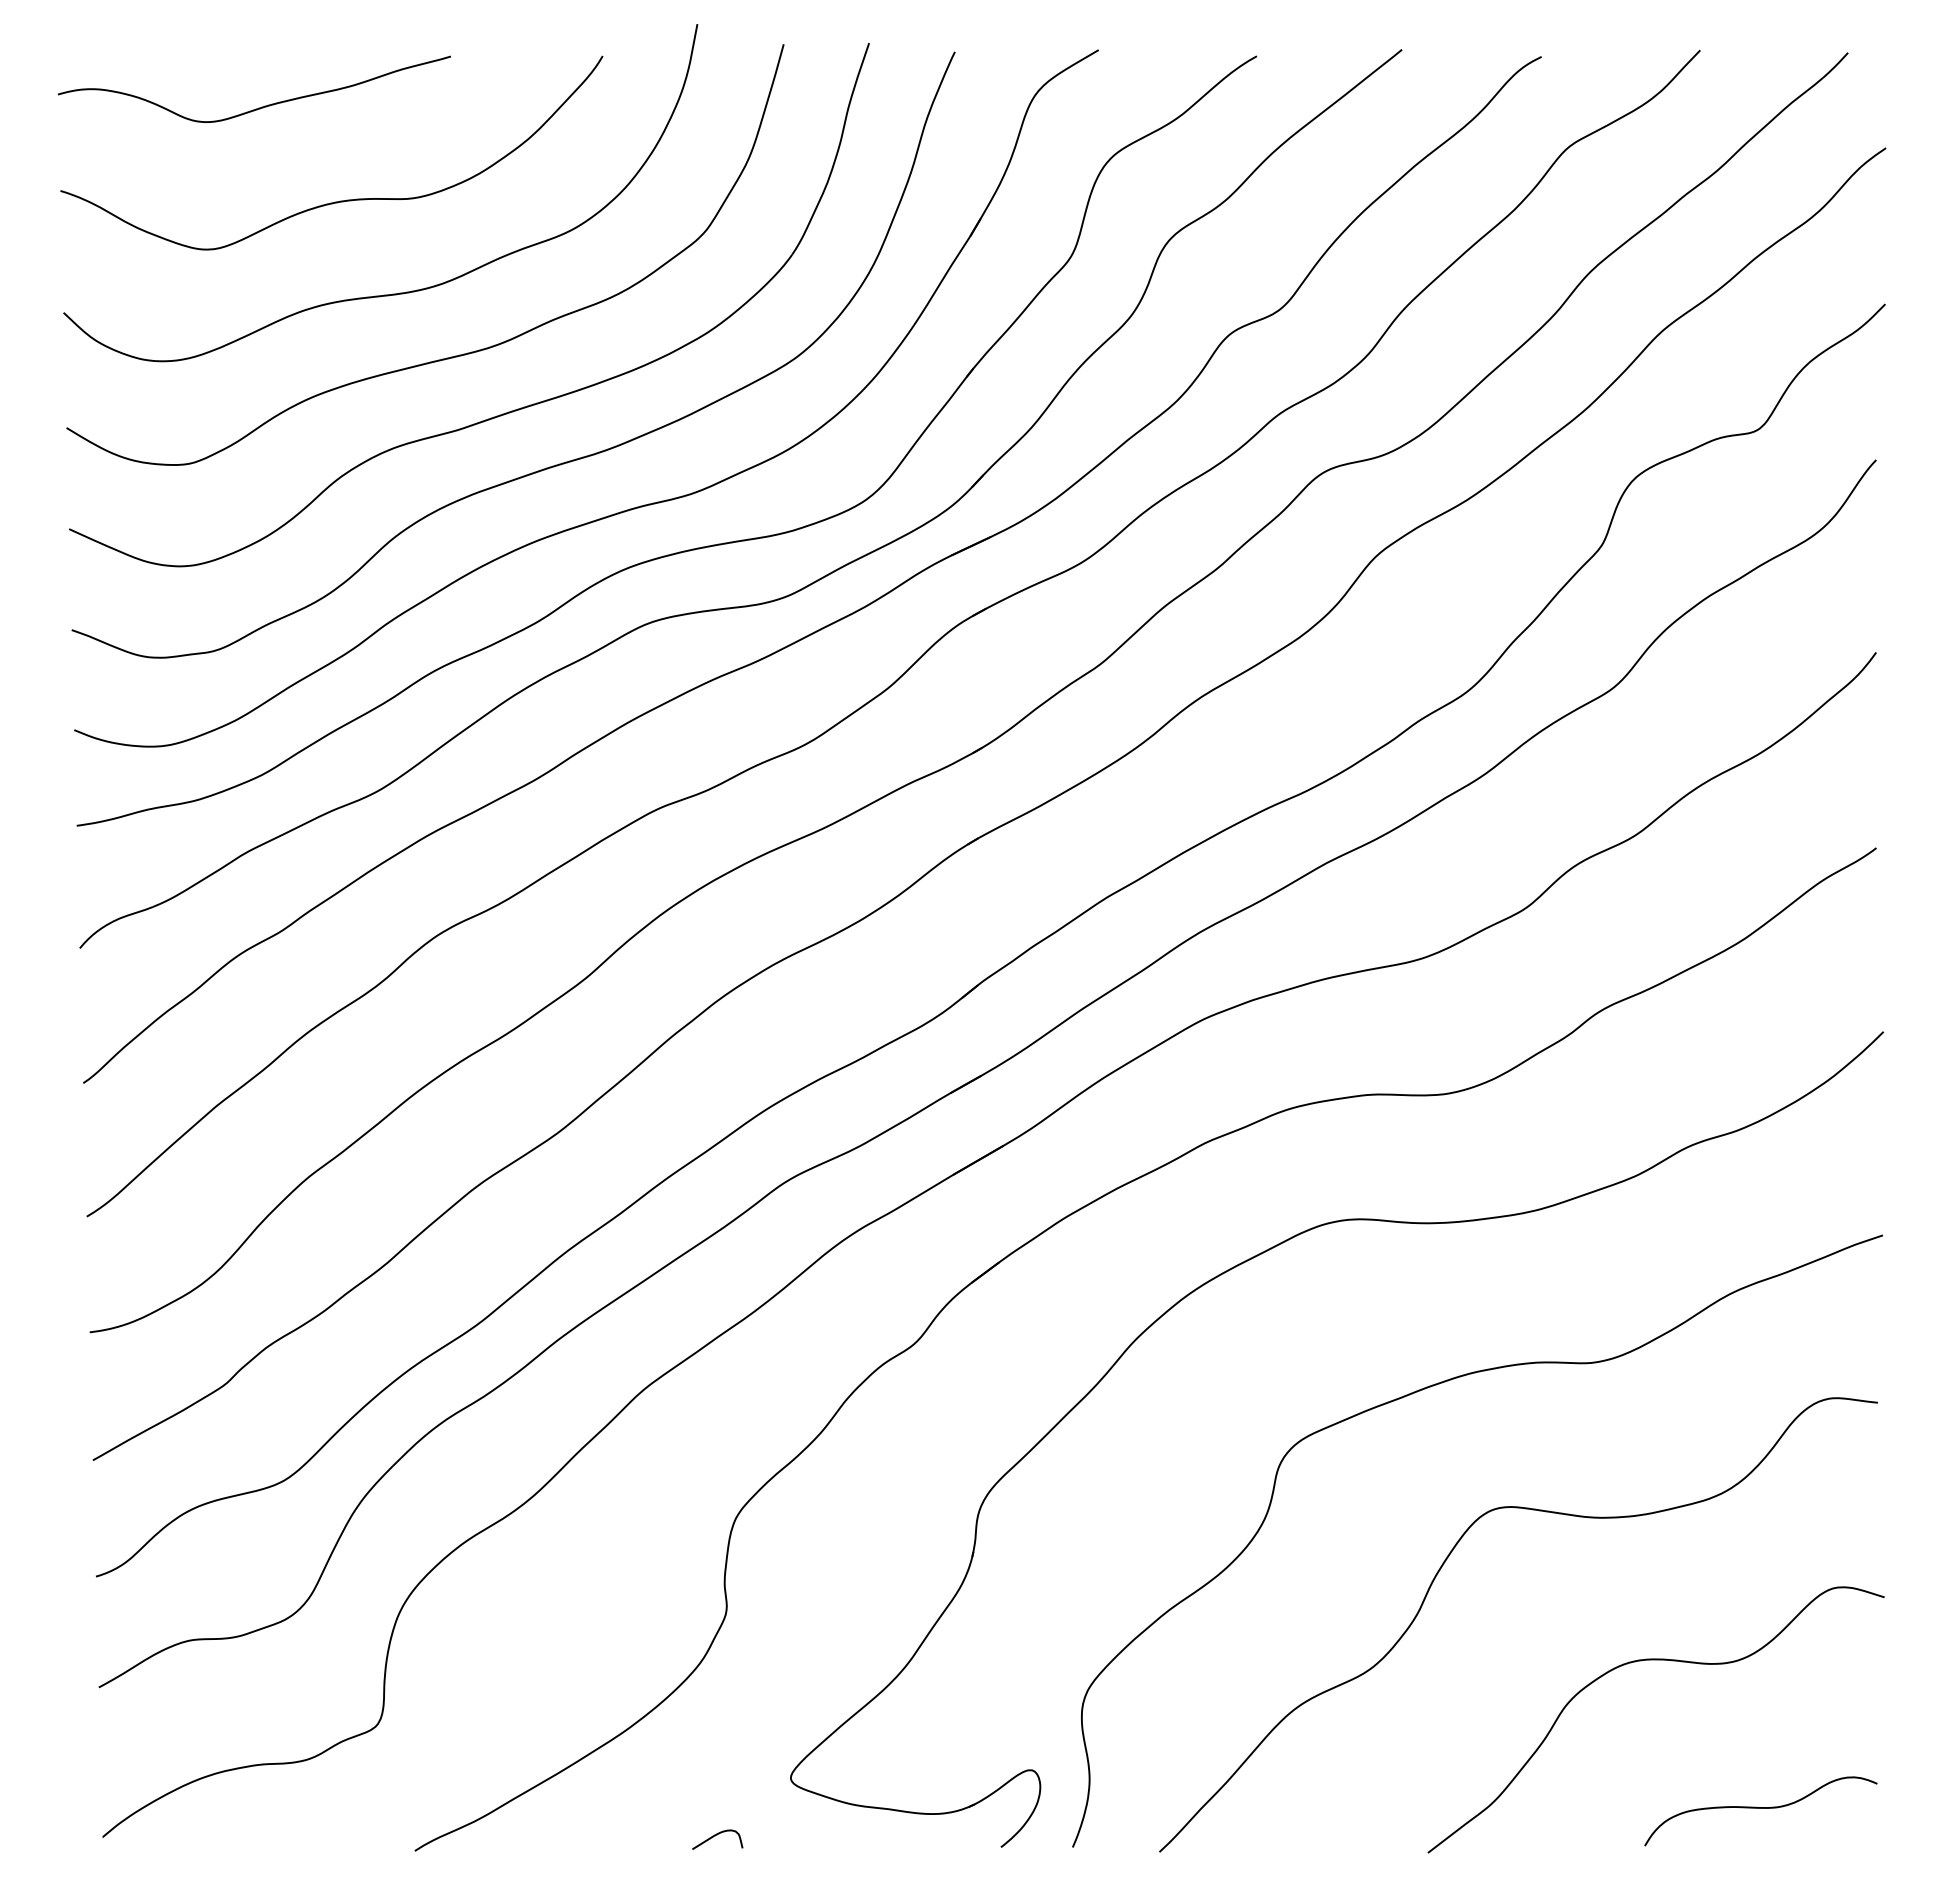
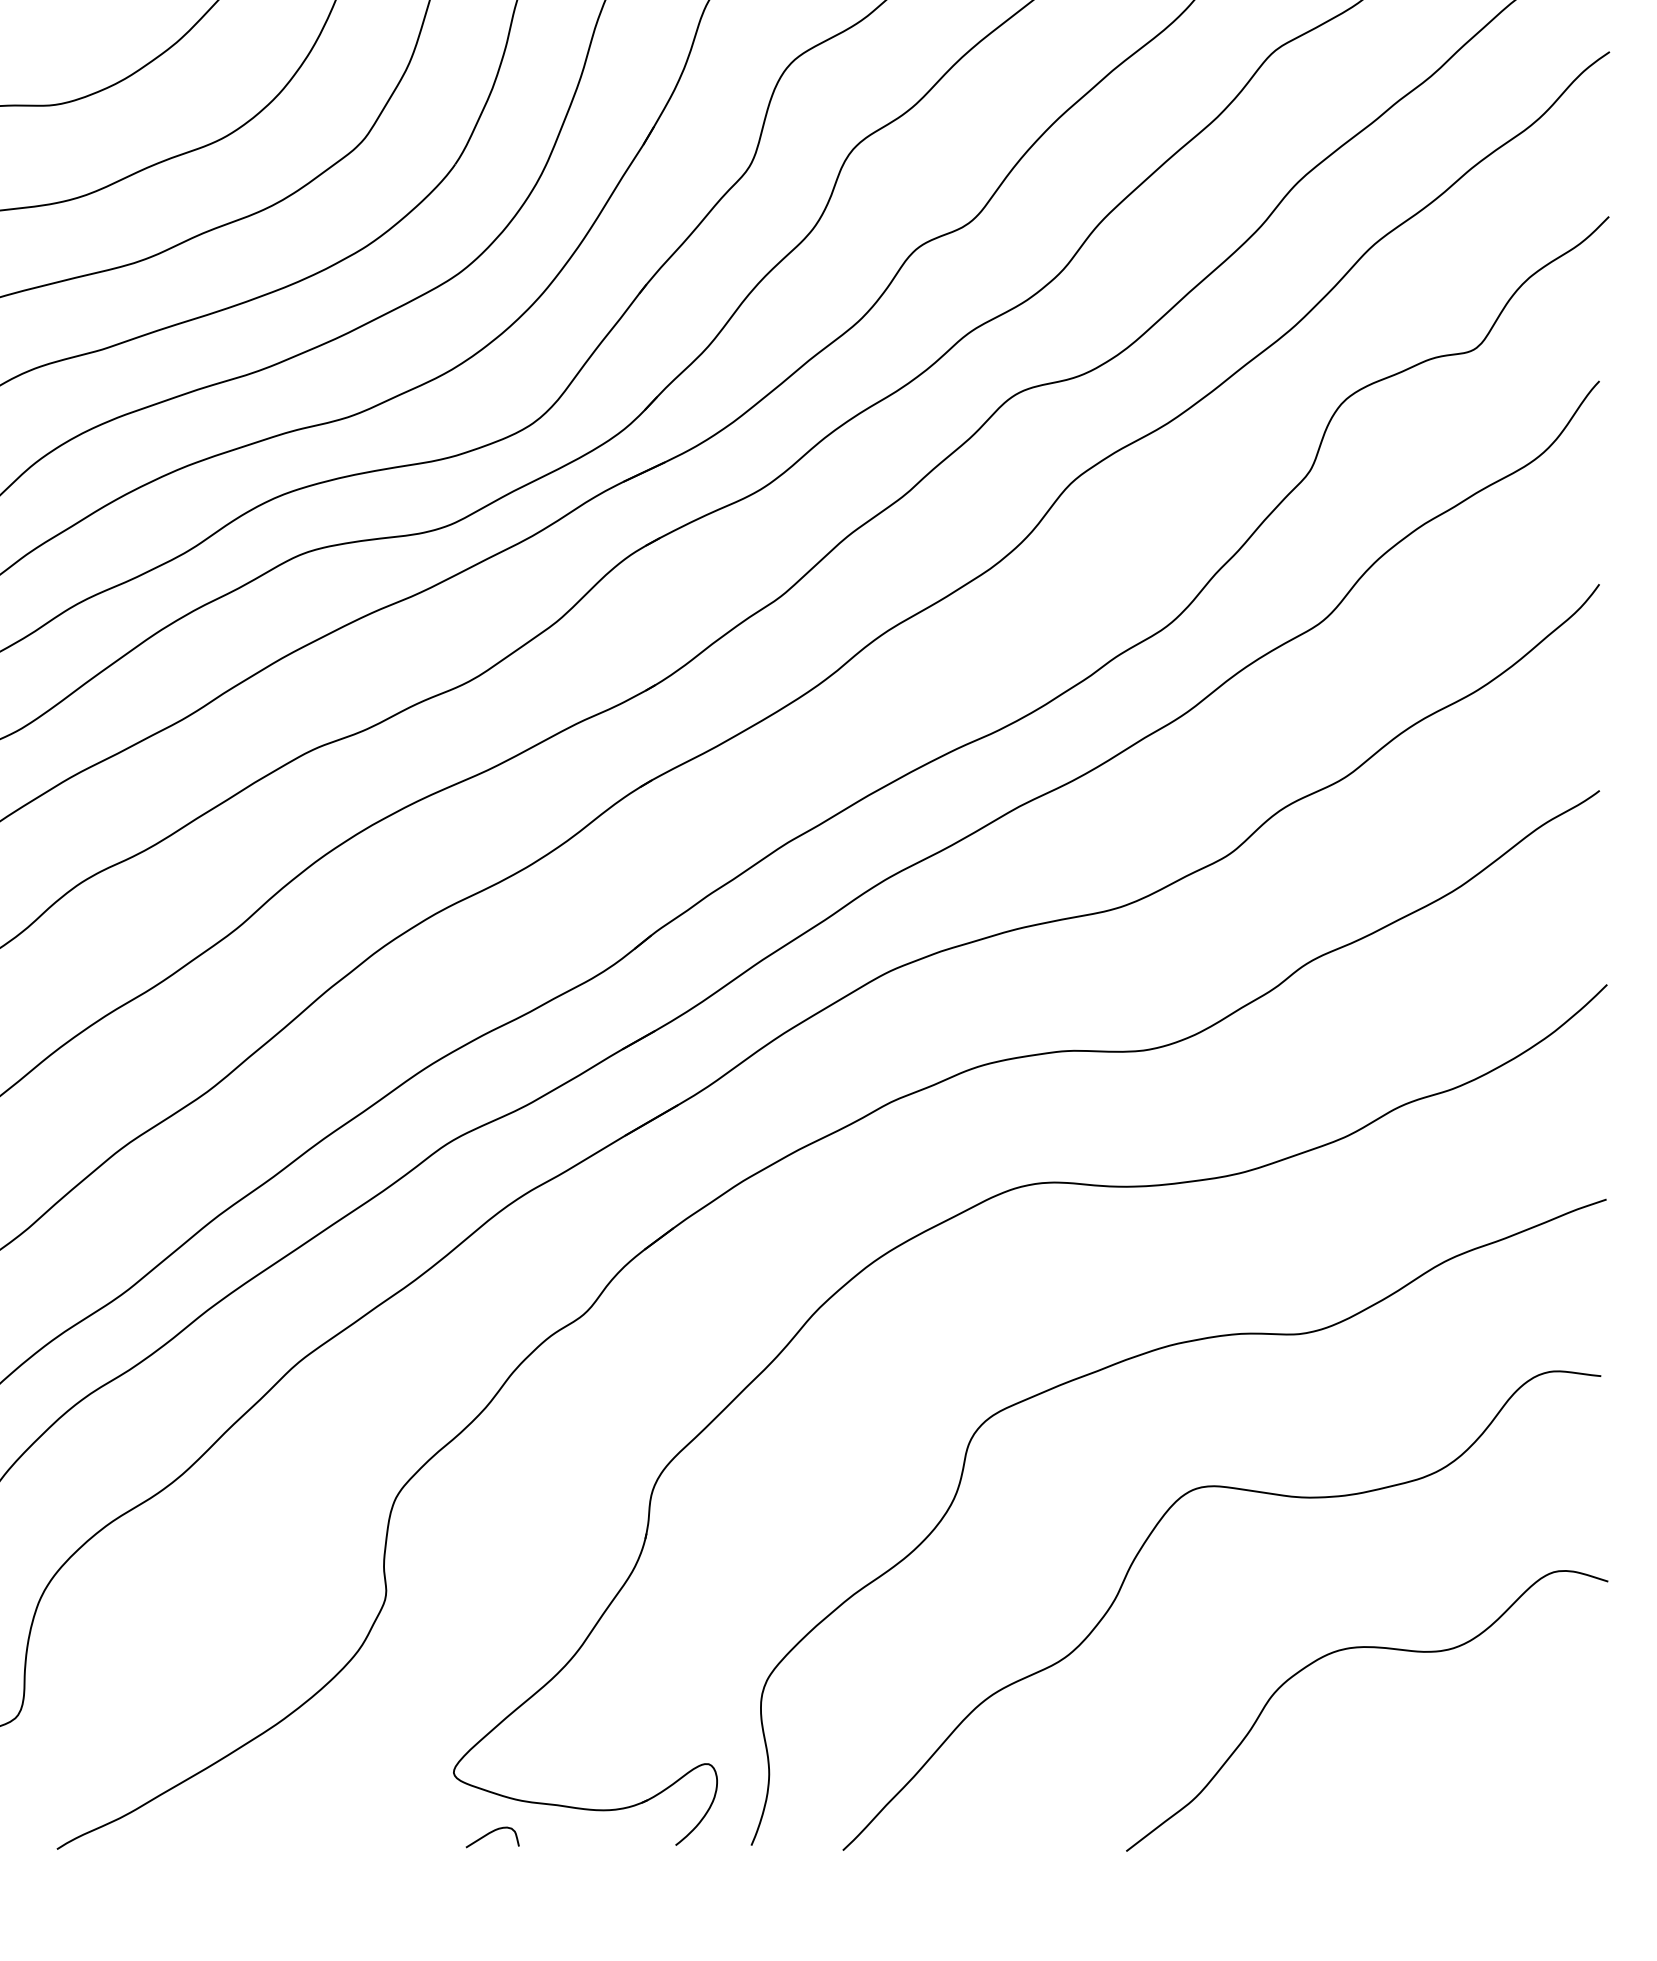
curve: (1760, 1808) -> (1477, 1804), removed
curve: (715, 1836) -> (490, 1834), moved

